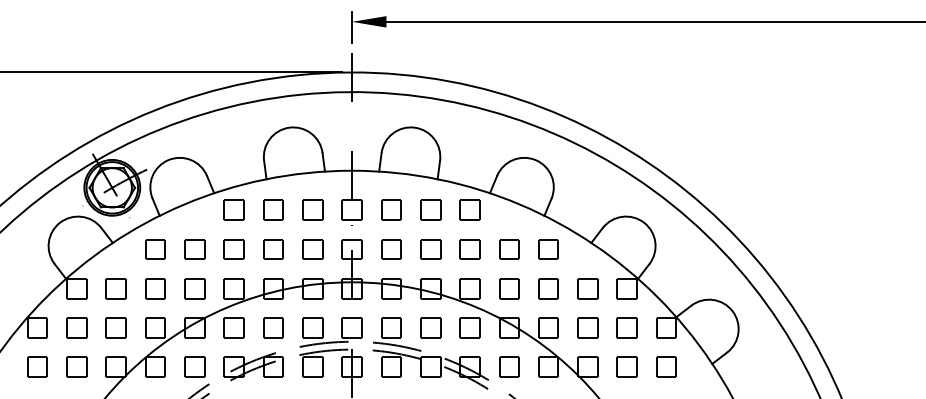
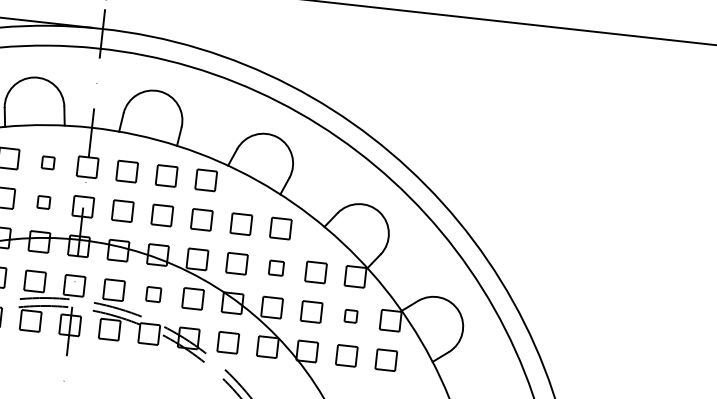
part: (312, 209) -> (47, 162), size x0.6
part: (312, 249) -> (43, 202), size x0.6
part: (548, 288) -> (276, 267), size x0.7
part: (430, 327) -> (153, 294), size x0.7
part: (626, 327) -> (350, 315), size x0.6

